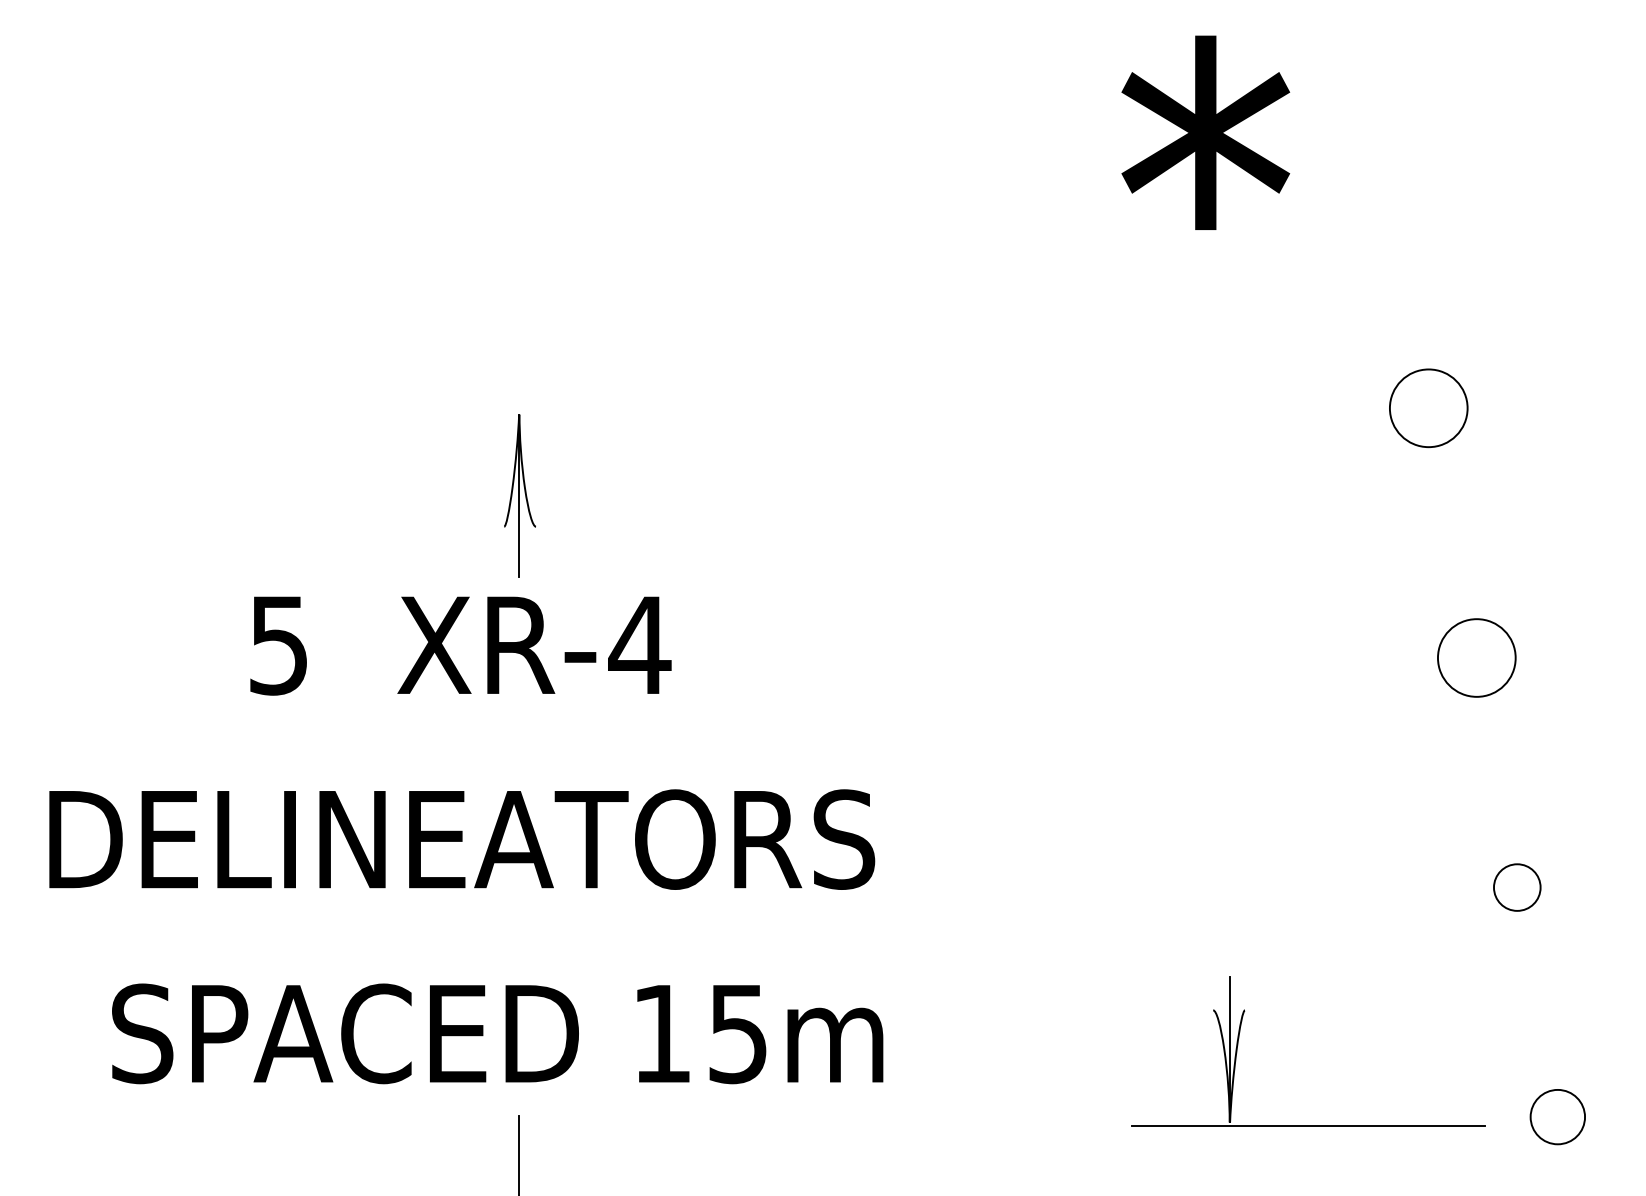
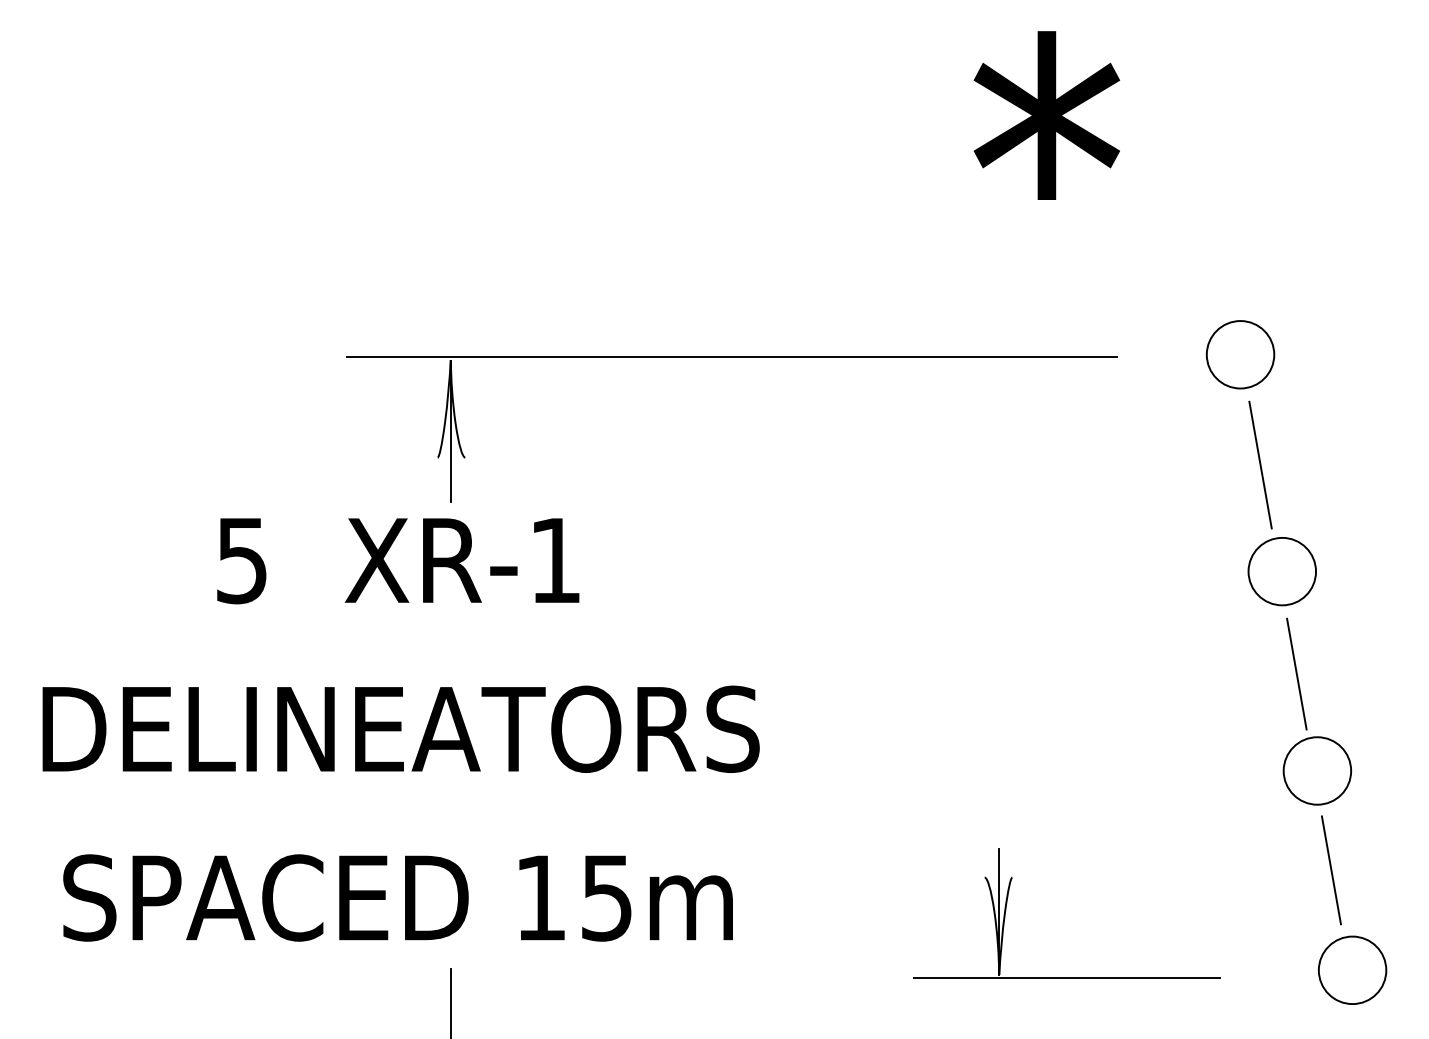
line: (843, 411) -> (732, 357), added
line: (1451, 535) -> (1260, 465), added
text: (639, 644) -> (555, 559), XR-4 -> XR-1
line: (1493, 775) -> (1296, 673), added
circle: (1517, 887) -> (1317, 770), size x1.67
line: (1533, 1001) -> (1331, 869), added
text: (497, 1033) -> (397, 897), moved
part: (1239, 1038) -> (1007, 902), moved
circle: (1557, 1116) -> (1352, 969), size x1.43

